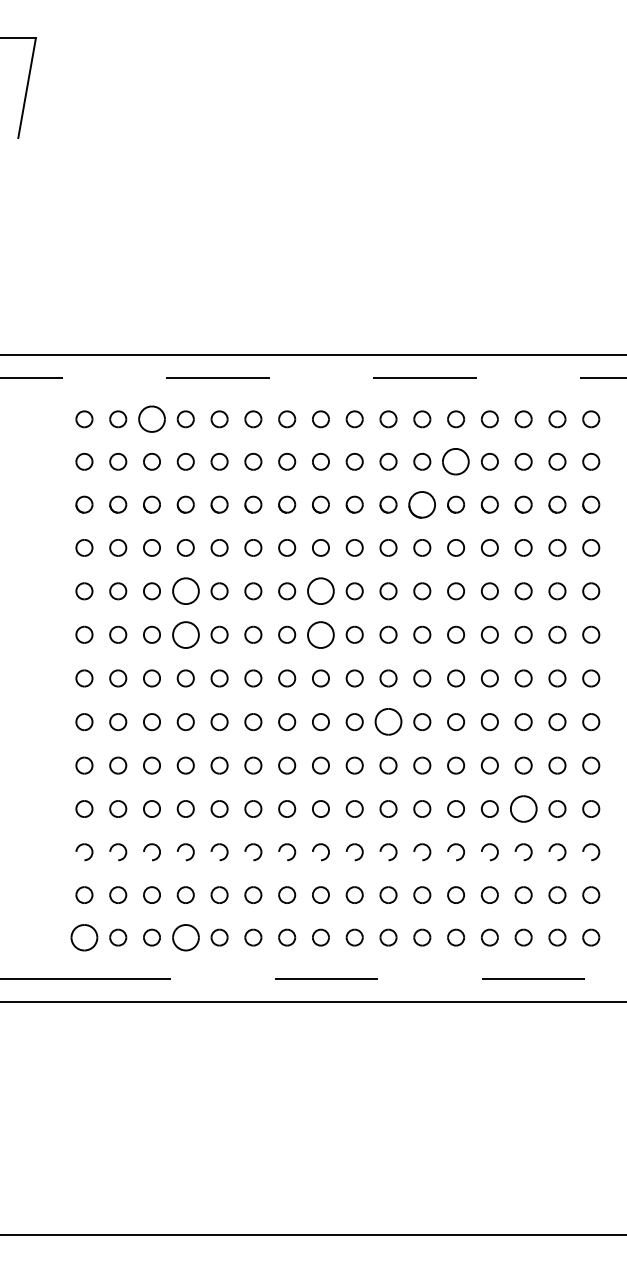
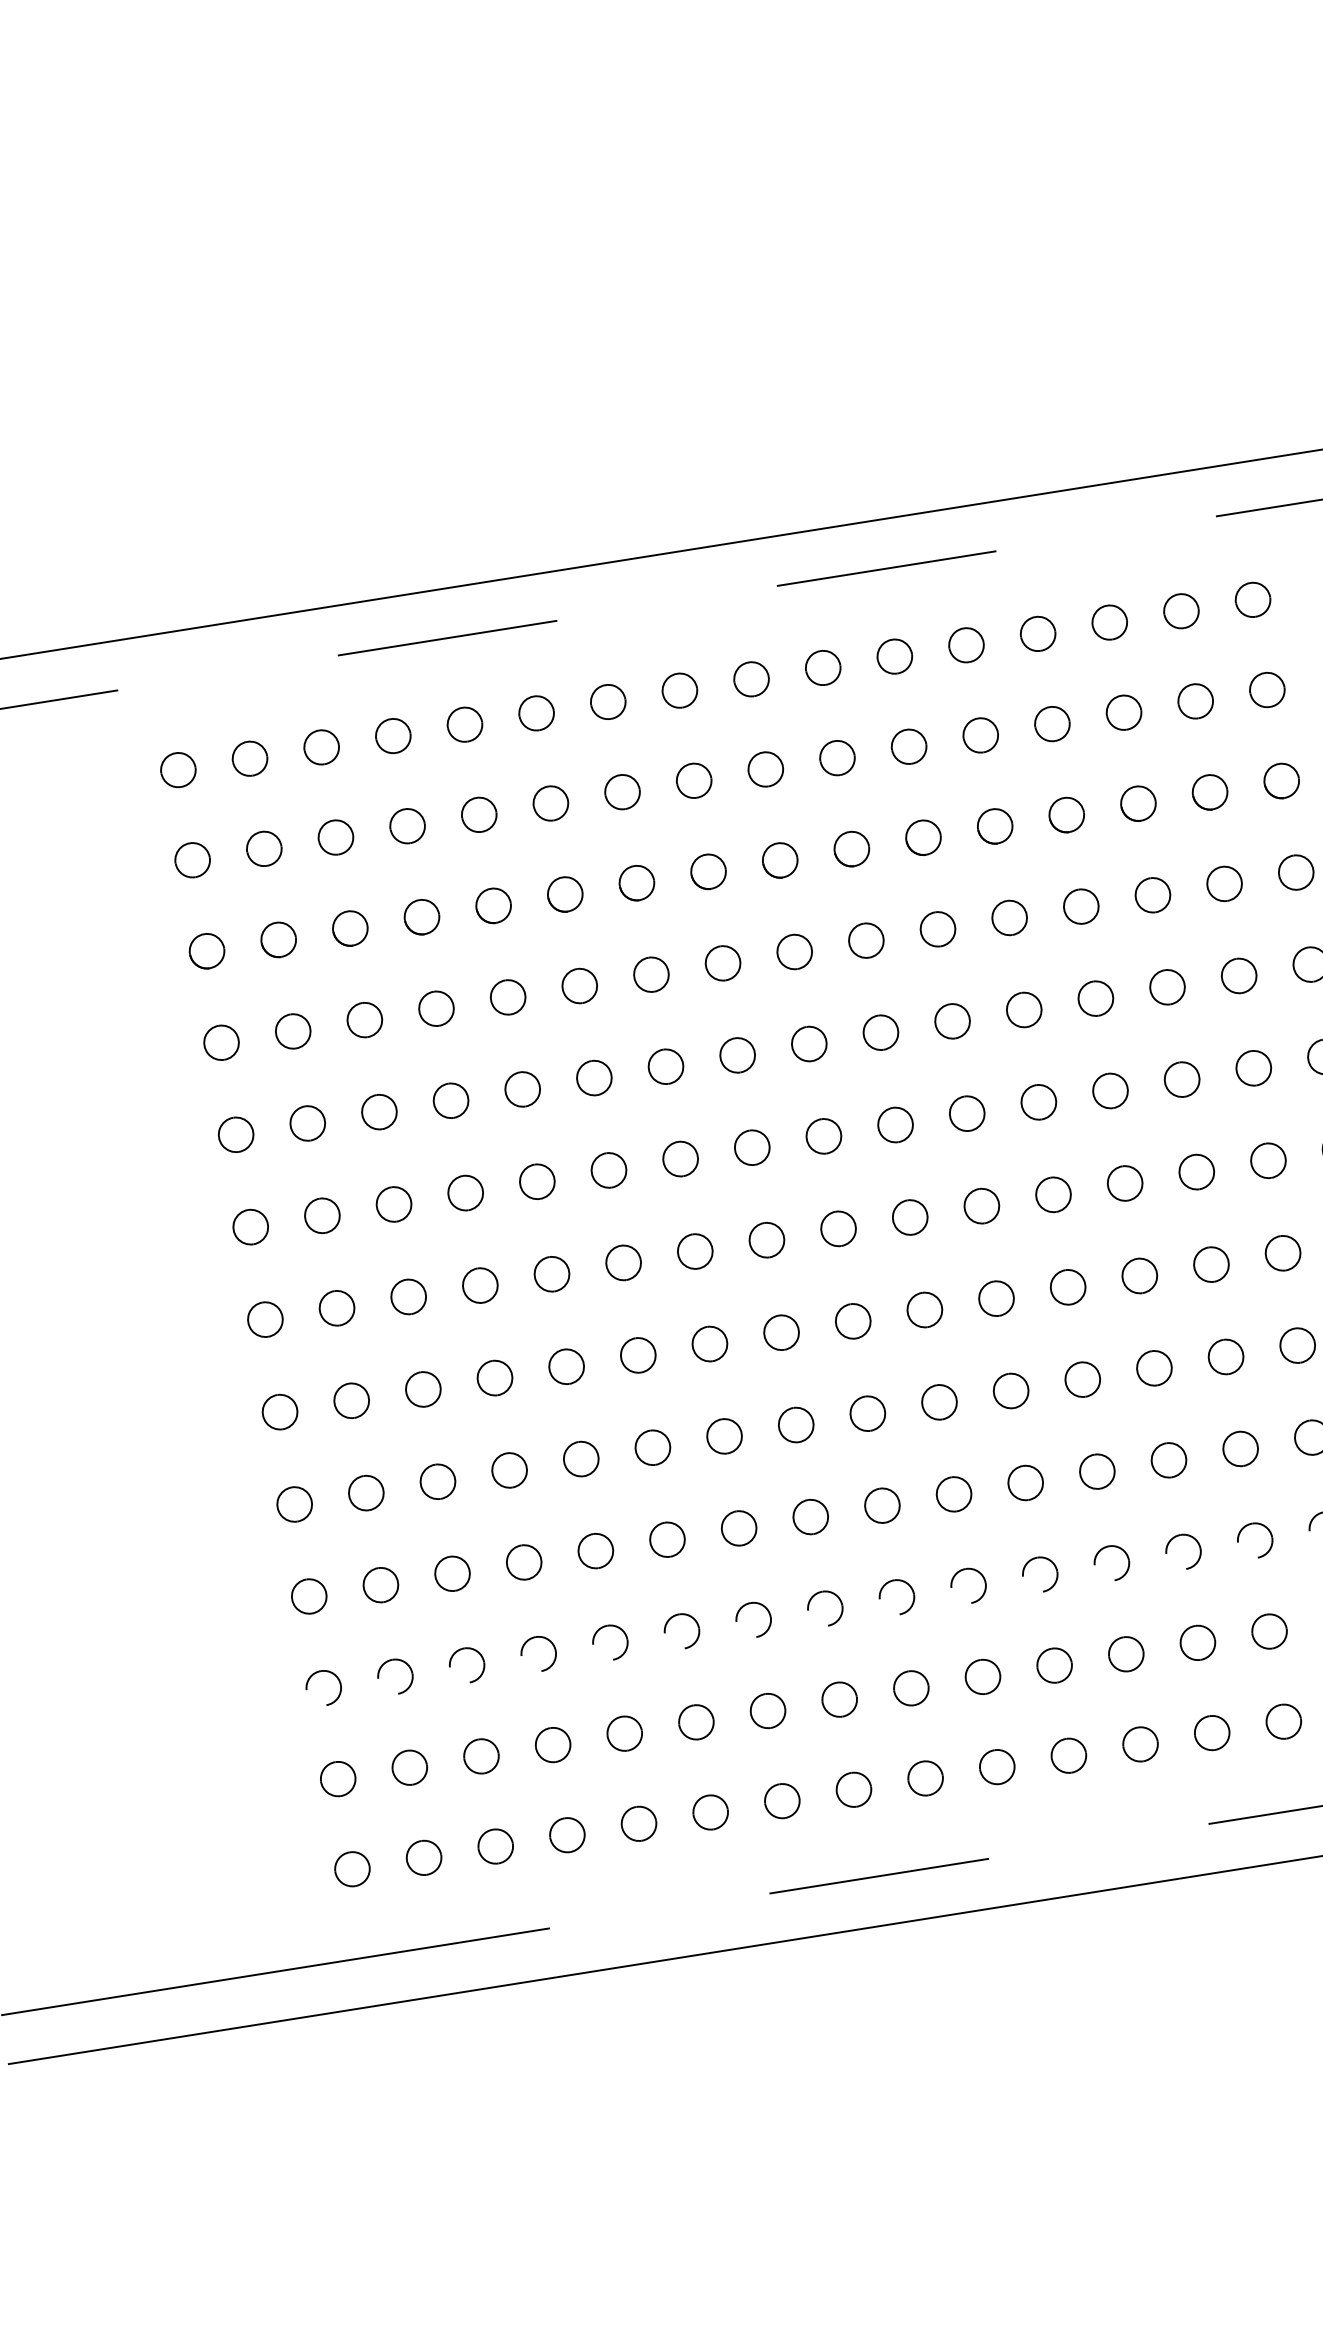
part: (151, 419) -> (320, 747), size x0.62
part: (456, 461) -> (981, 734), size x0.62
part: (422, 504) -> (923, 837), size x0.62
part: (185, 591) -> (450, 1101), size x0.62
part: (320, 591) -> (736, 1055), size x0.62
part: (185, 634) -> (464, 1192), size x0.62
part: (320, 634) -> (751, 1147), size x0.62
part: (388, 722) -> (924, 1310), size x0.62
part: (523, 808) -> (1240, 1447), size x0.62
part: (84, 937) -> (352, 1868), size x0.62
part: (185, 937) -> (566, 1834), size x0.62

